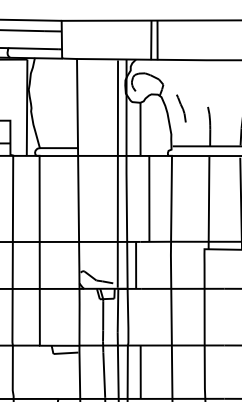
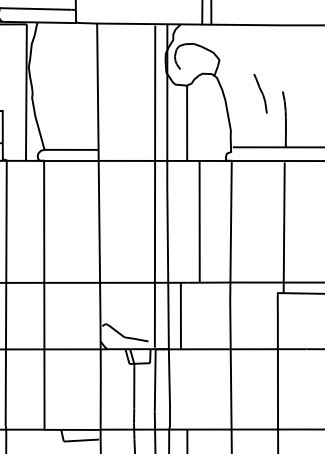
curve: (181, 108) -> (260, 93), moved

